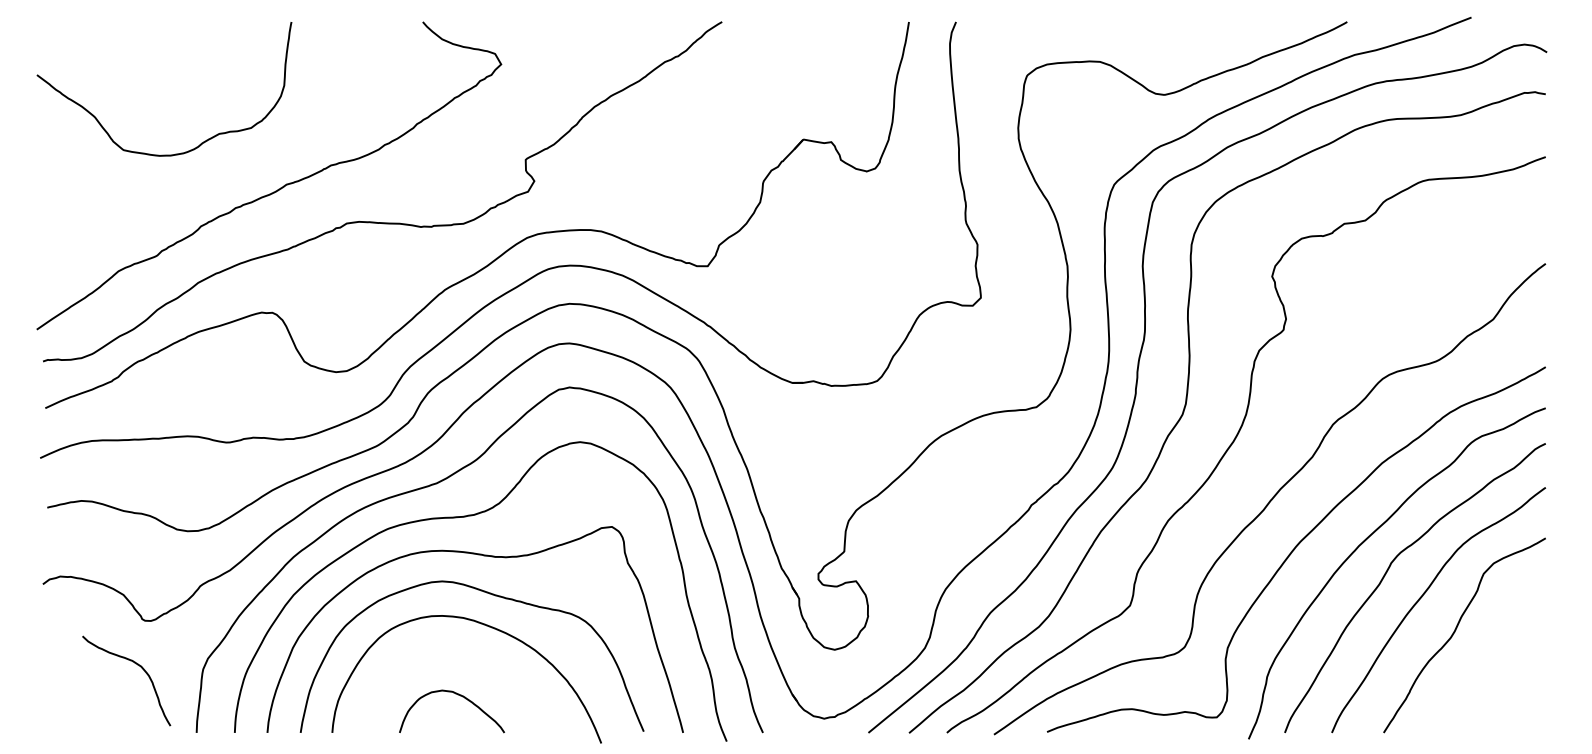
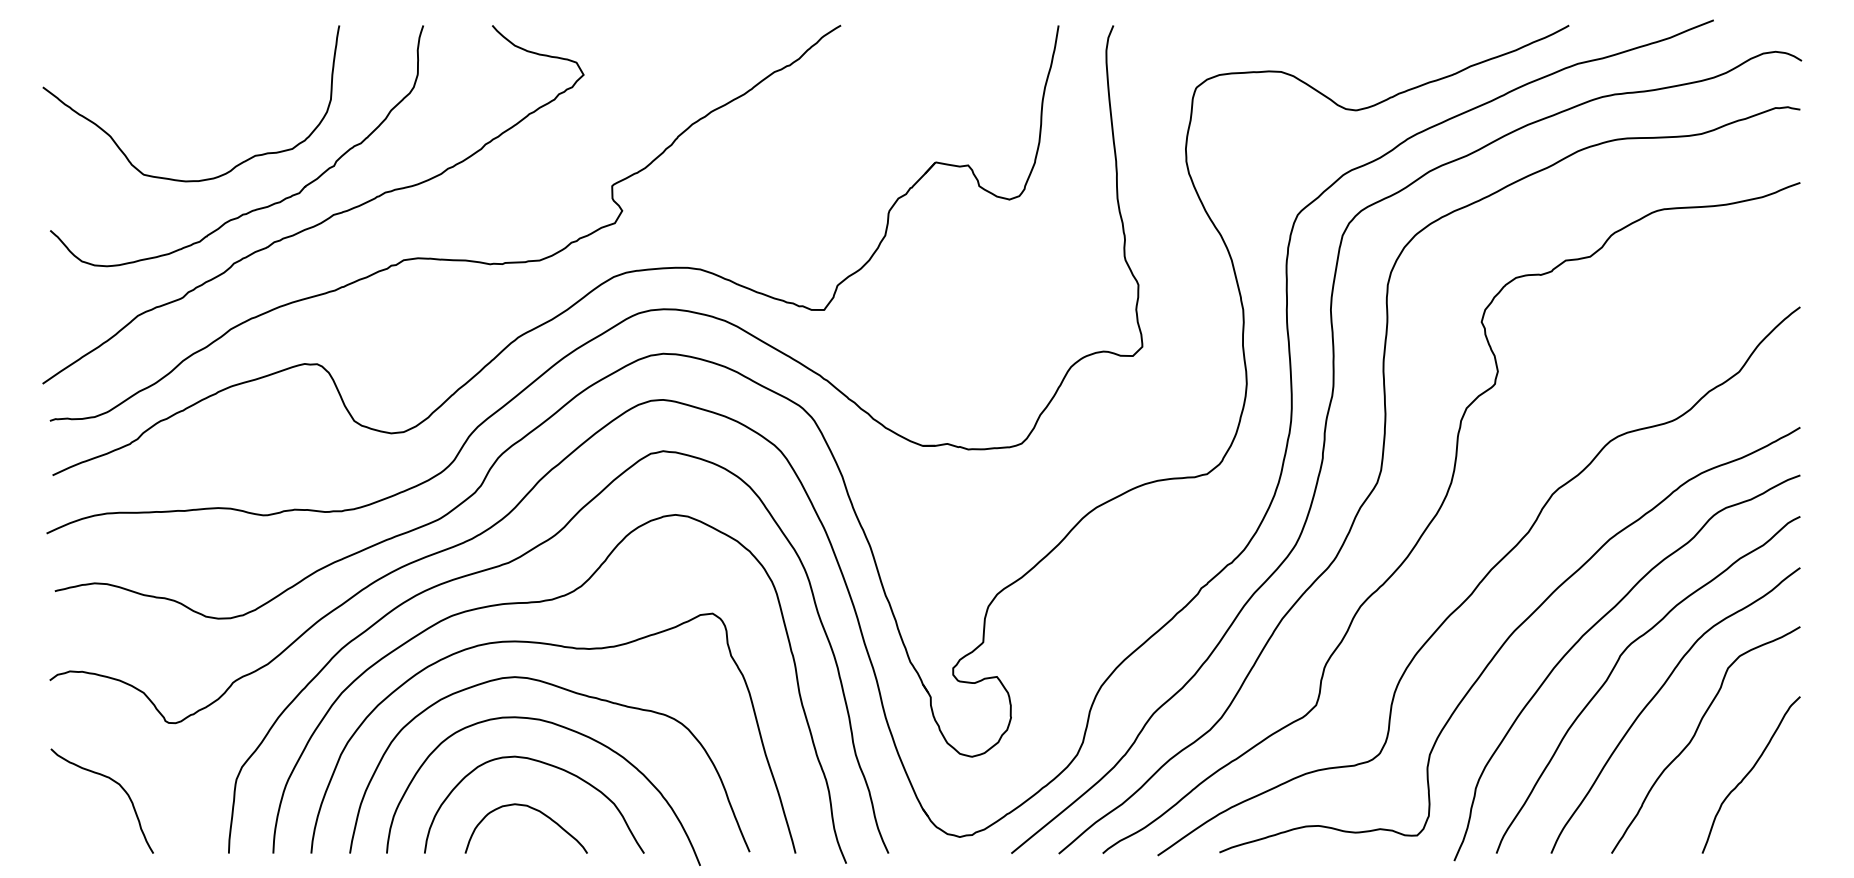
curve: (220, 179) -> (256, 208), added
curve: (471, 657) -> (548, 765), added
curve: (1502, 664) -> (1749, 773), added
curve: (137, 665) -> (114, 782), moved

